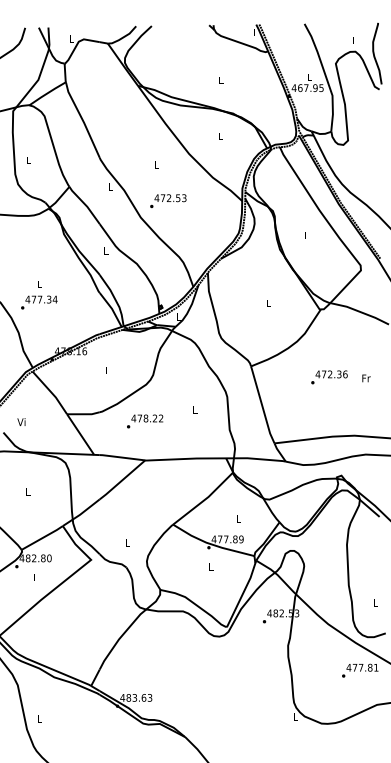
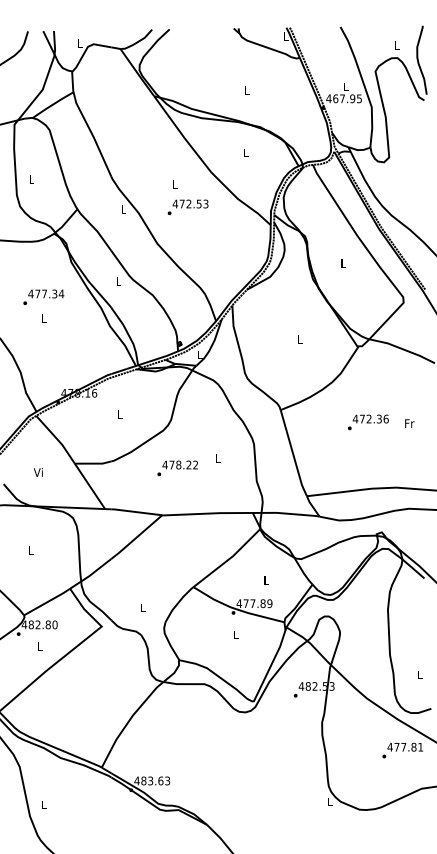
text: (168, 201) -> (188, 207), moved
text: (39, 302) -> (43, 297), moved
text: (145, 421) -> (178, 468), moved
text: (21, 422) -> (38, 472), moved

